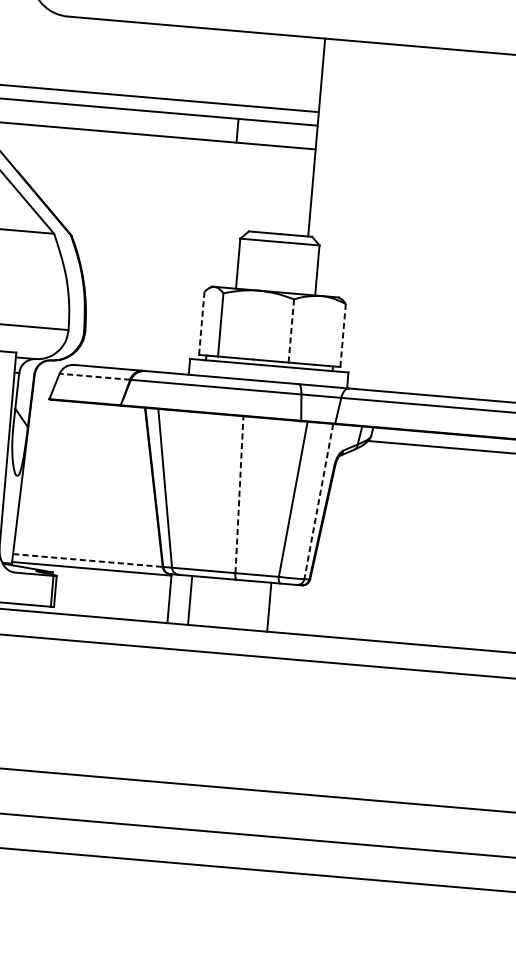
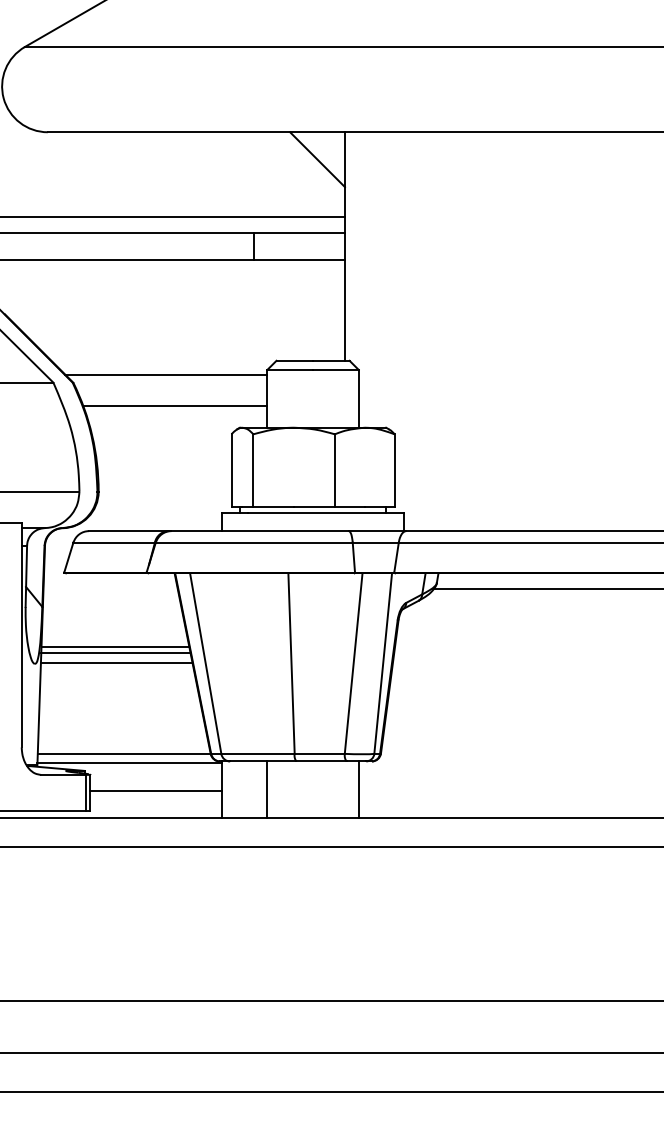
line: (299, 60) -> (317, 159), added
line: (152, 235) -> (166, 374), added
line: (158, 262) -> (175, 405), added
line: (201, 323) -> (231, 470), dashed -> solid
line: (291, 330) -> (334, 470), dashed -> solid
line: (342, 335) -> (394, 470), dashed -> solid
line: (95, 376) -> (114, 542), dashed -> solid
line: (88, 466) -> (115, 646), added
line: (87, 472) -> (115, 653), added
line: (88, 480) -> (116, 662), added
line: (239, 494) -> (291, 663), dashed -> solid
line: (319, 501) -> (383, 663), dashed -> solid
line: (88, 560) -> (124, 753), dashed -> solid
line: (112, 594) -> (155, 790), added
line: (190, 600) -> (267, 789), moved
line: (269, 607) -> (358, 789), moved

